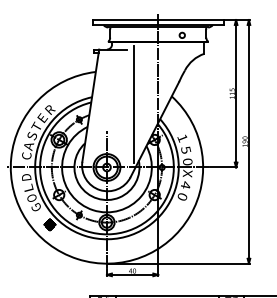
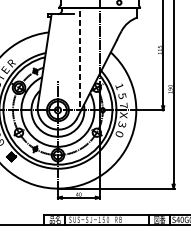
line: (133, 104) -> (79, 58), solid -> dashed
text: (187, 161) -> (123, 105), 0 -> 7
text: (185, 184) -> (121, 124), 4 -> 3

